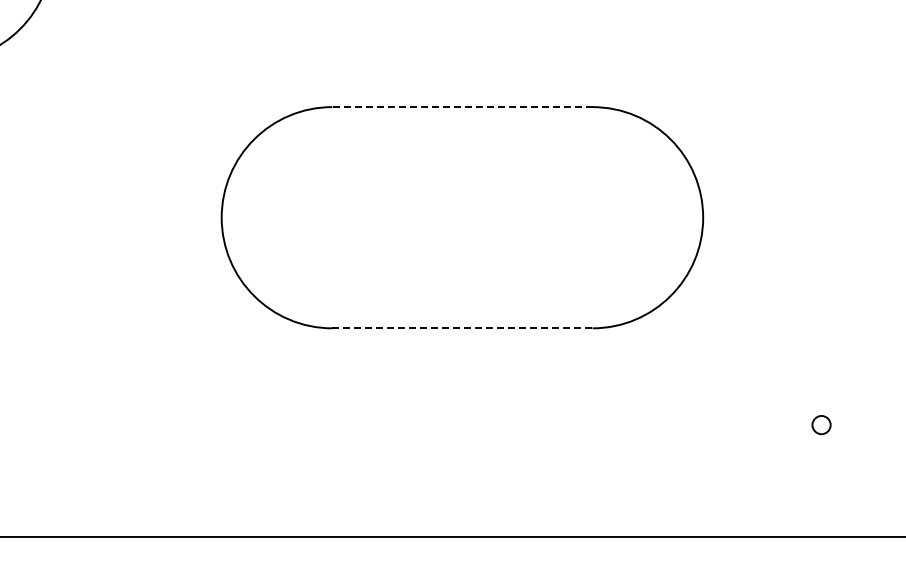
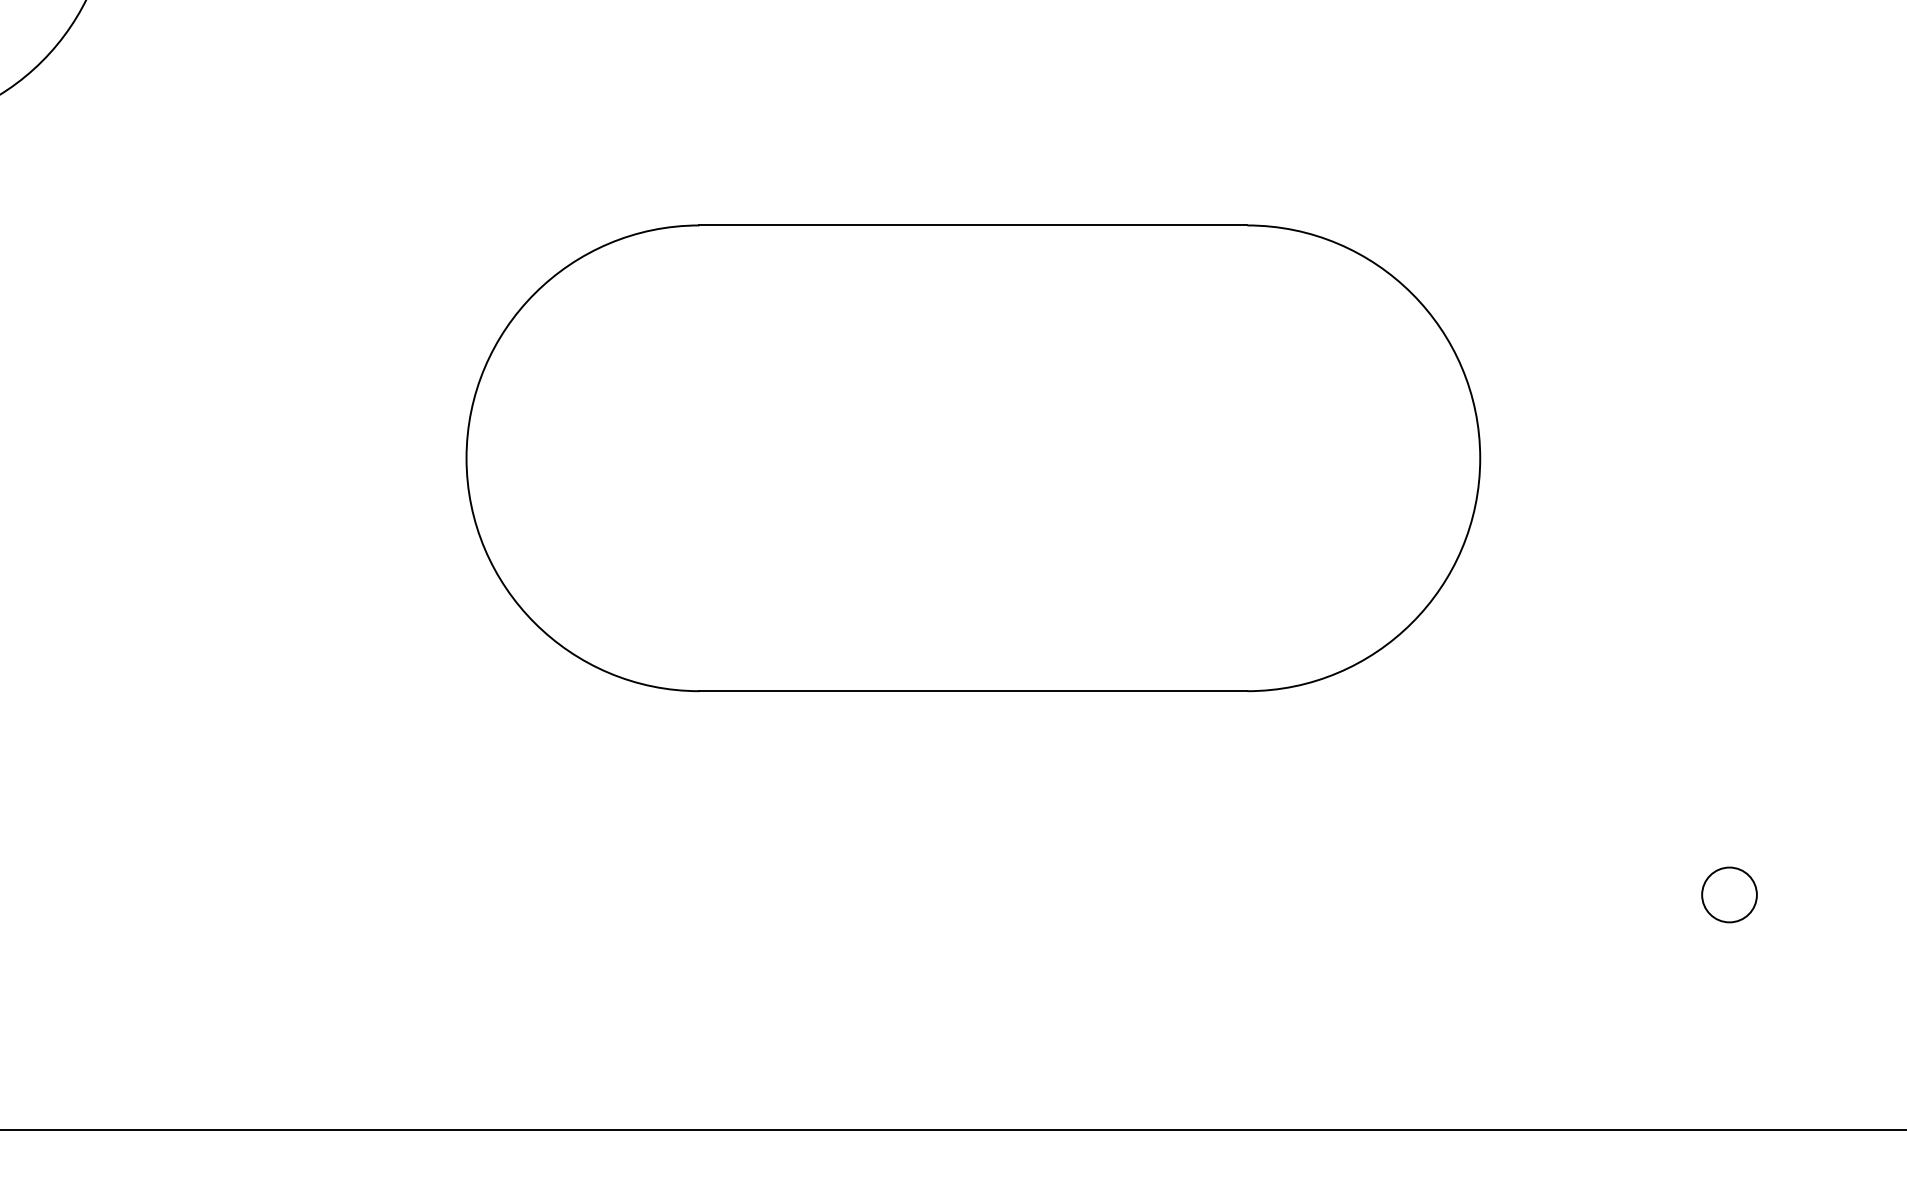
line: (461, 107) -> (971, 226), dashed -> solid
line: (462, 328) -> (973, 691), dashed -> solid
circle: (821, 424) -> (1729, 893), size x1.43

